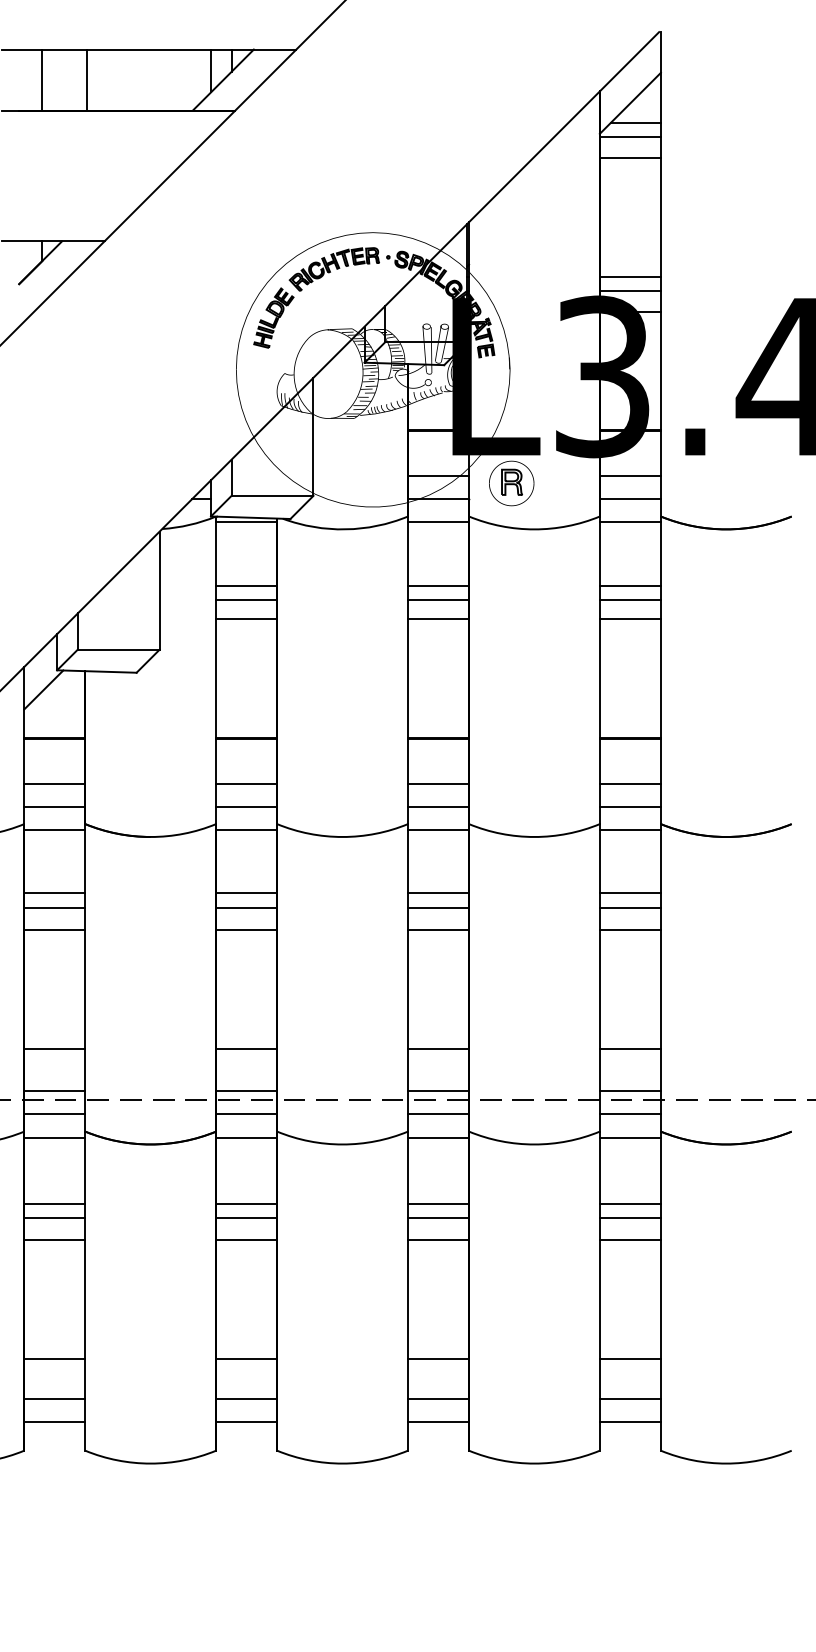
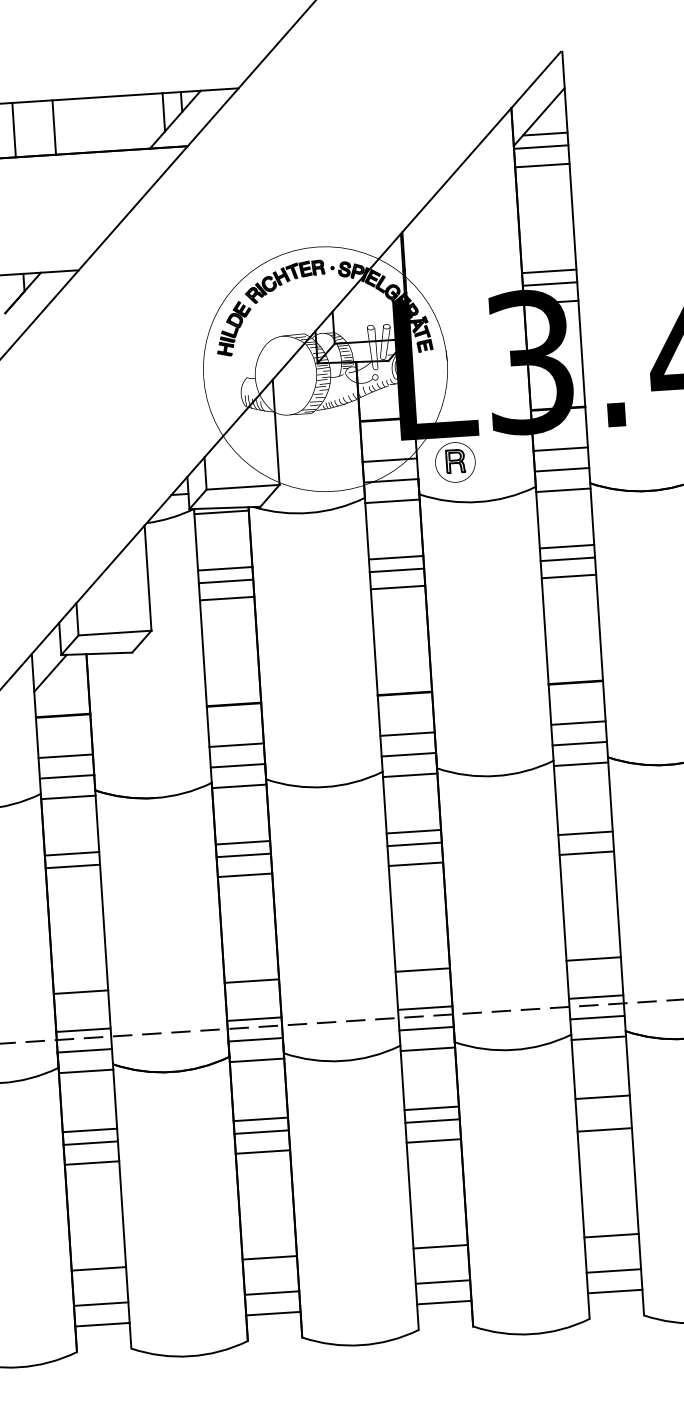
line: (629, 893) -> (583, 820), removed
line: (54, 929) -> (73, 886), removed
line: (629, 1218) -> (602, 1110), removed

